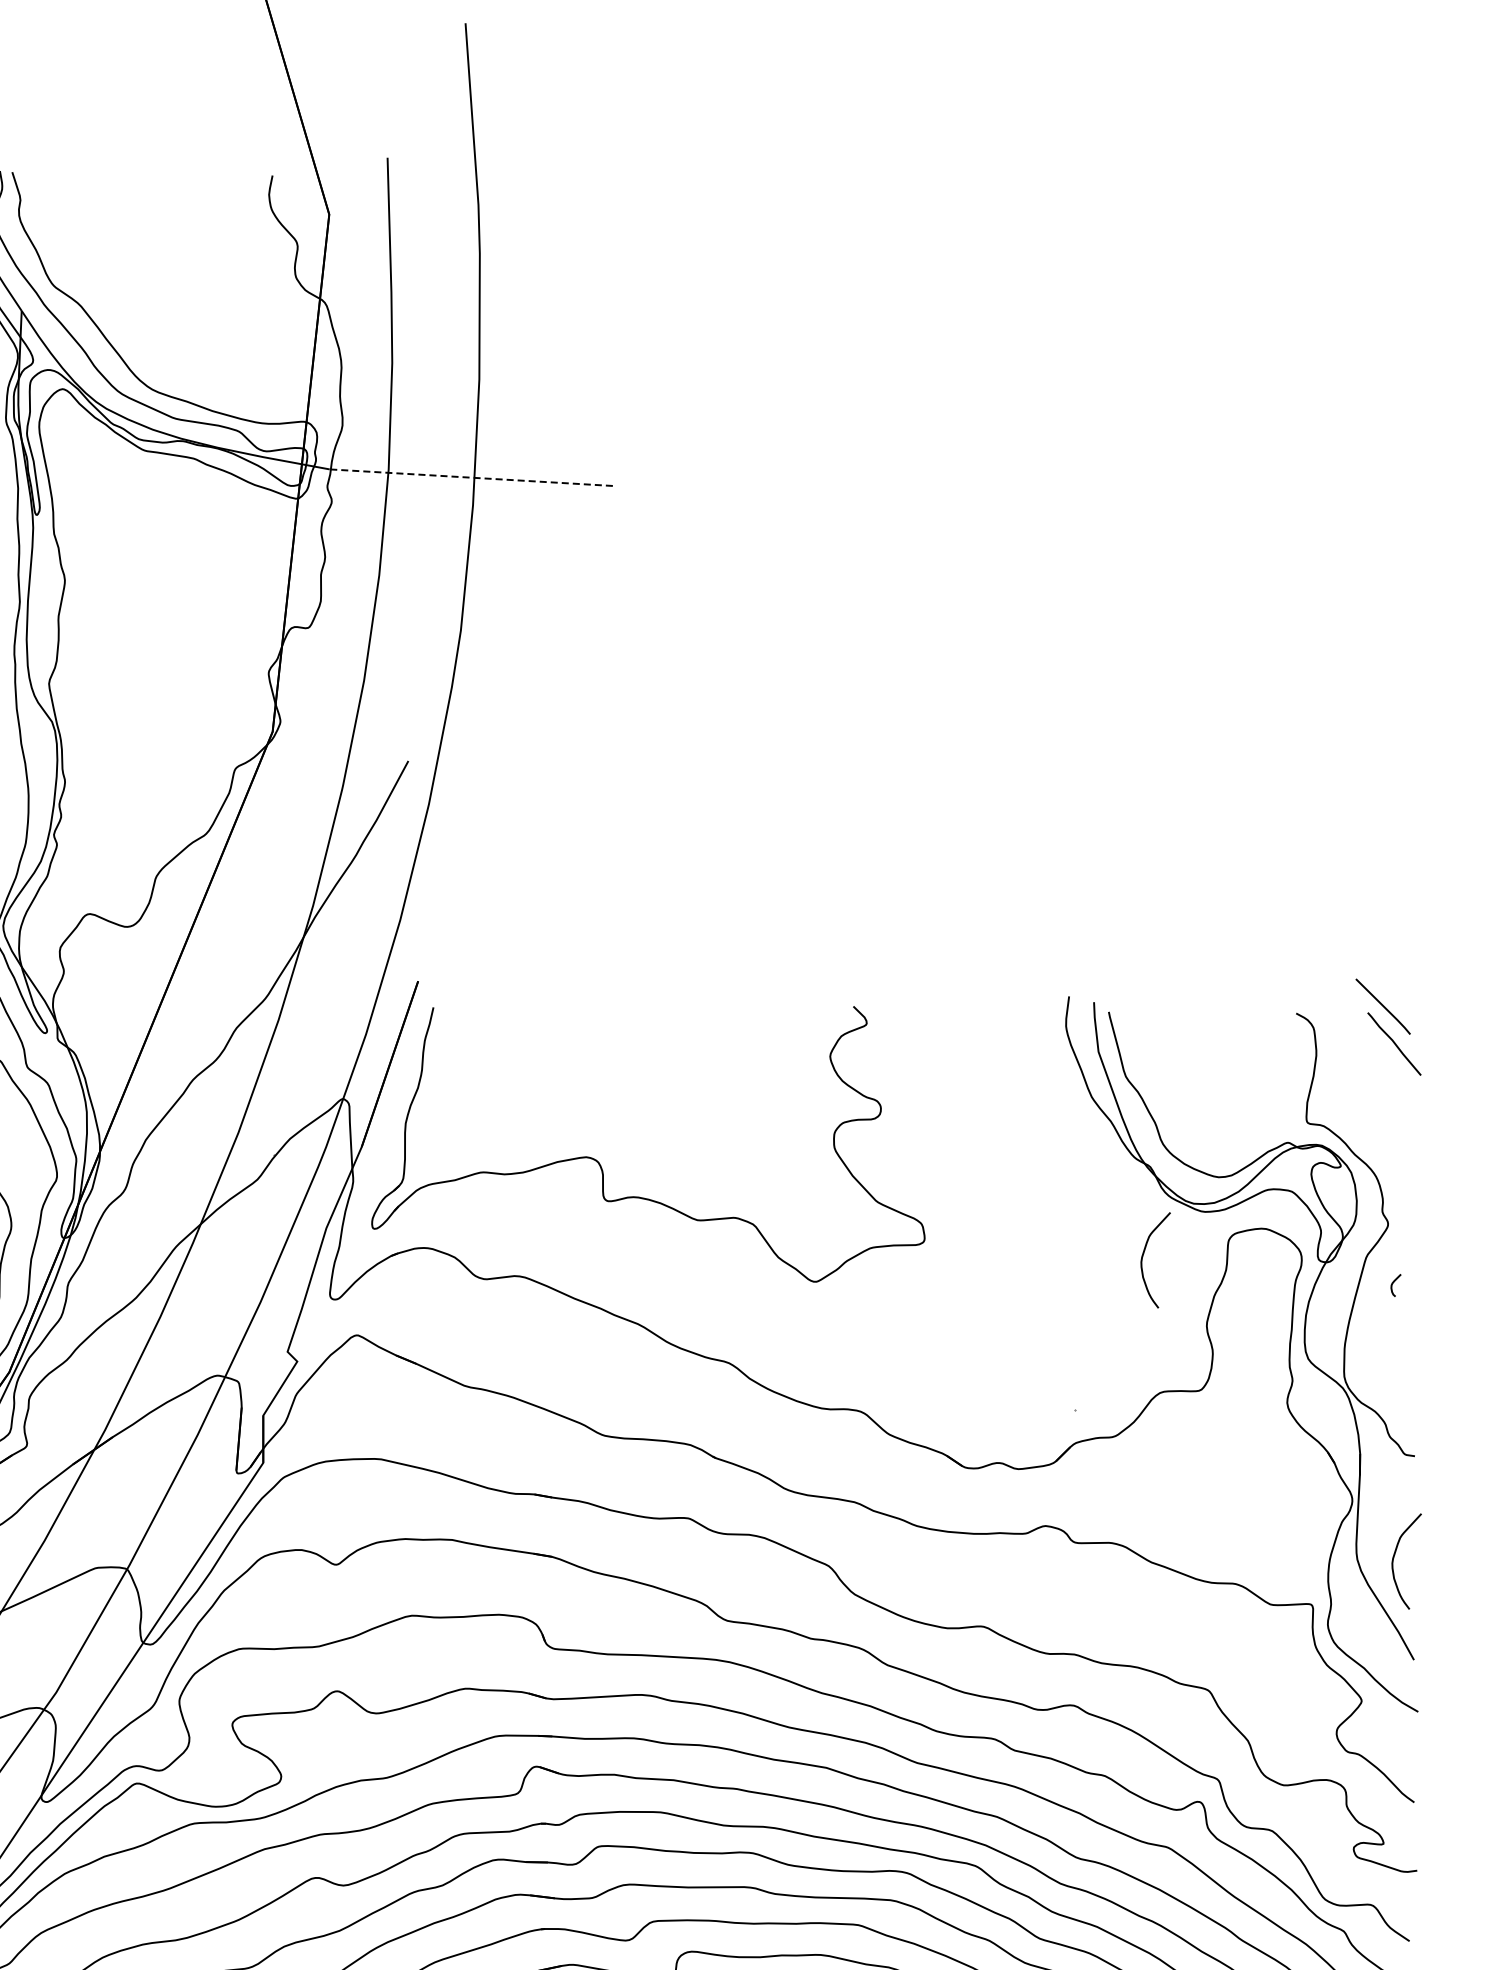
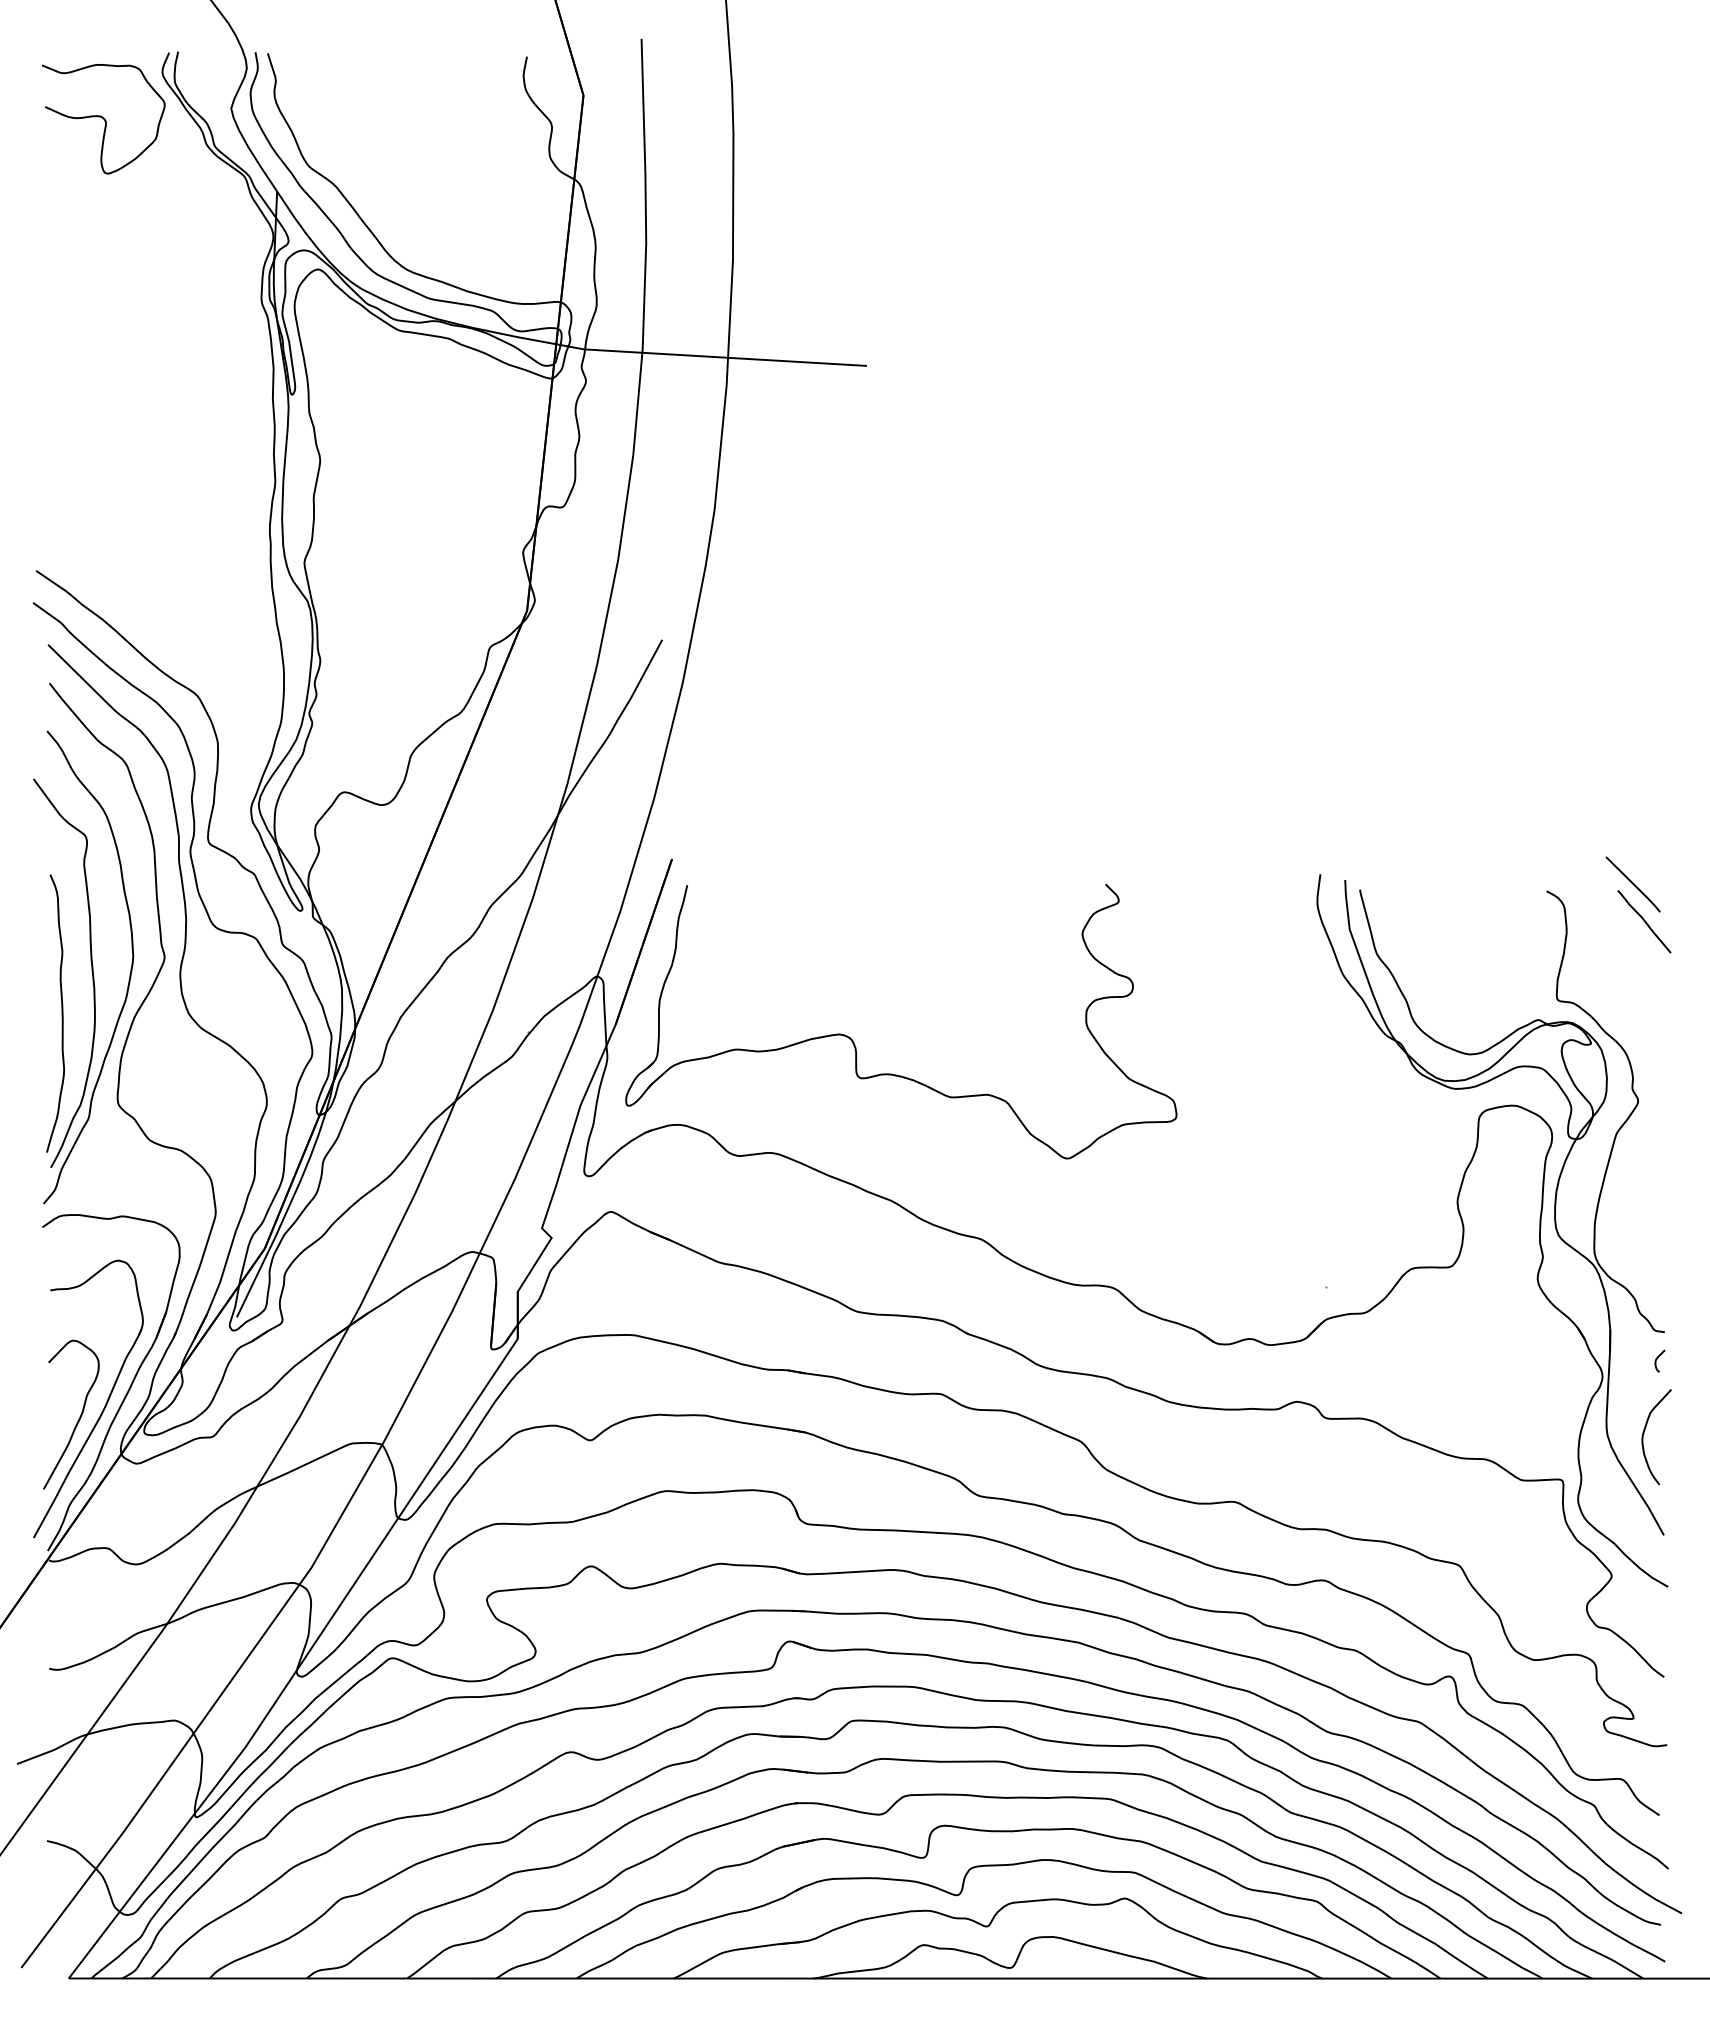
line: (470, 477) -> (724, 357), dashed -> solid
curve: (1143, 1256) -> (1394, 1133), removed
curve: (1394, 1282) -> (1658, 1358), moved

